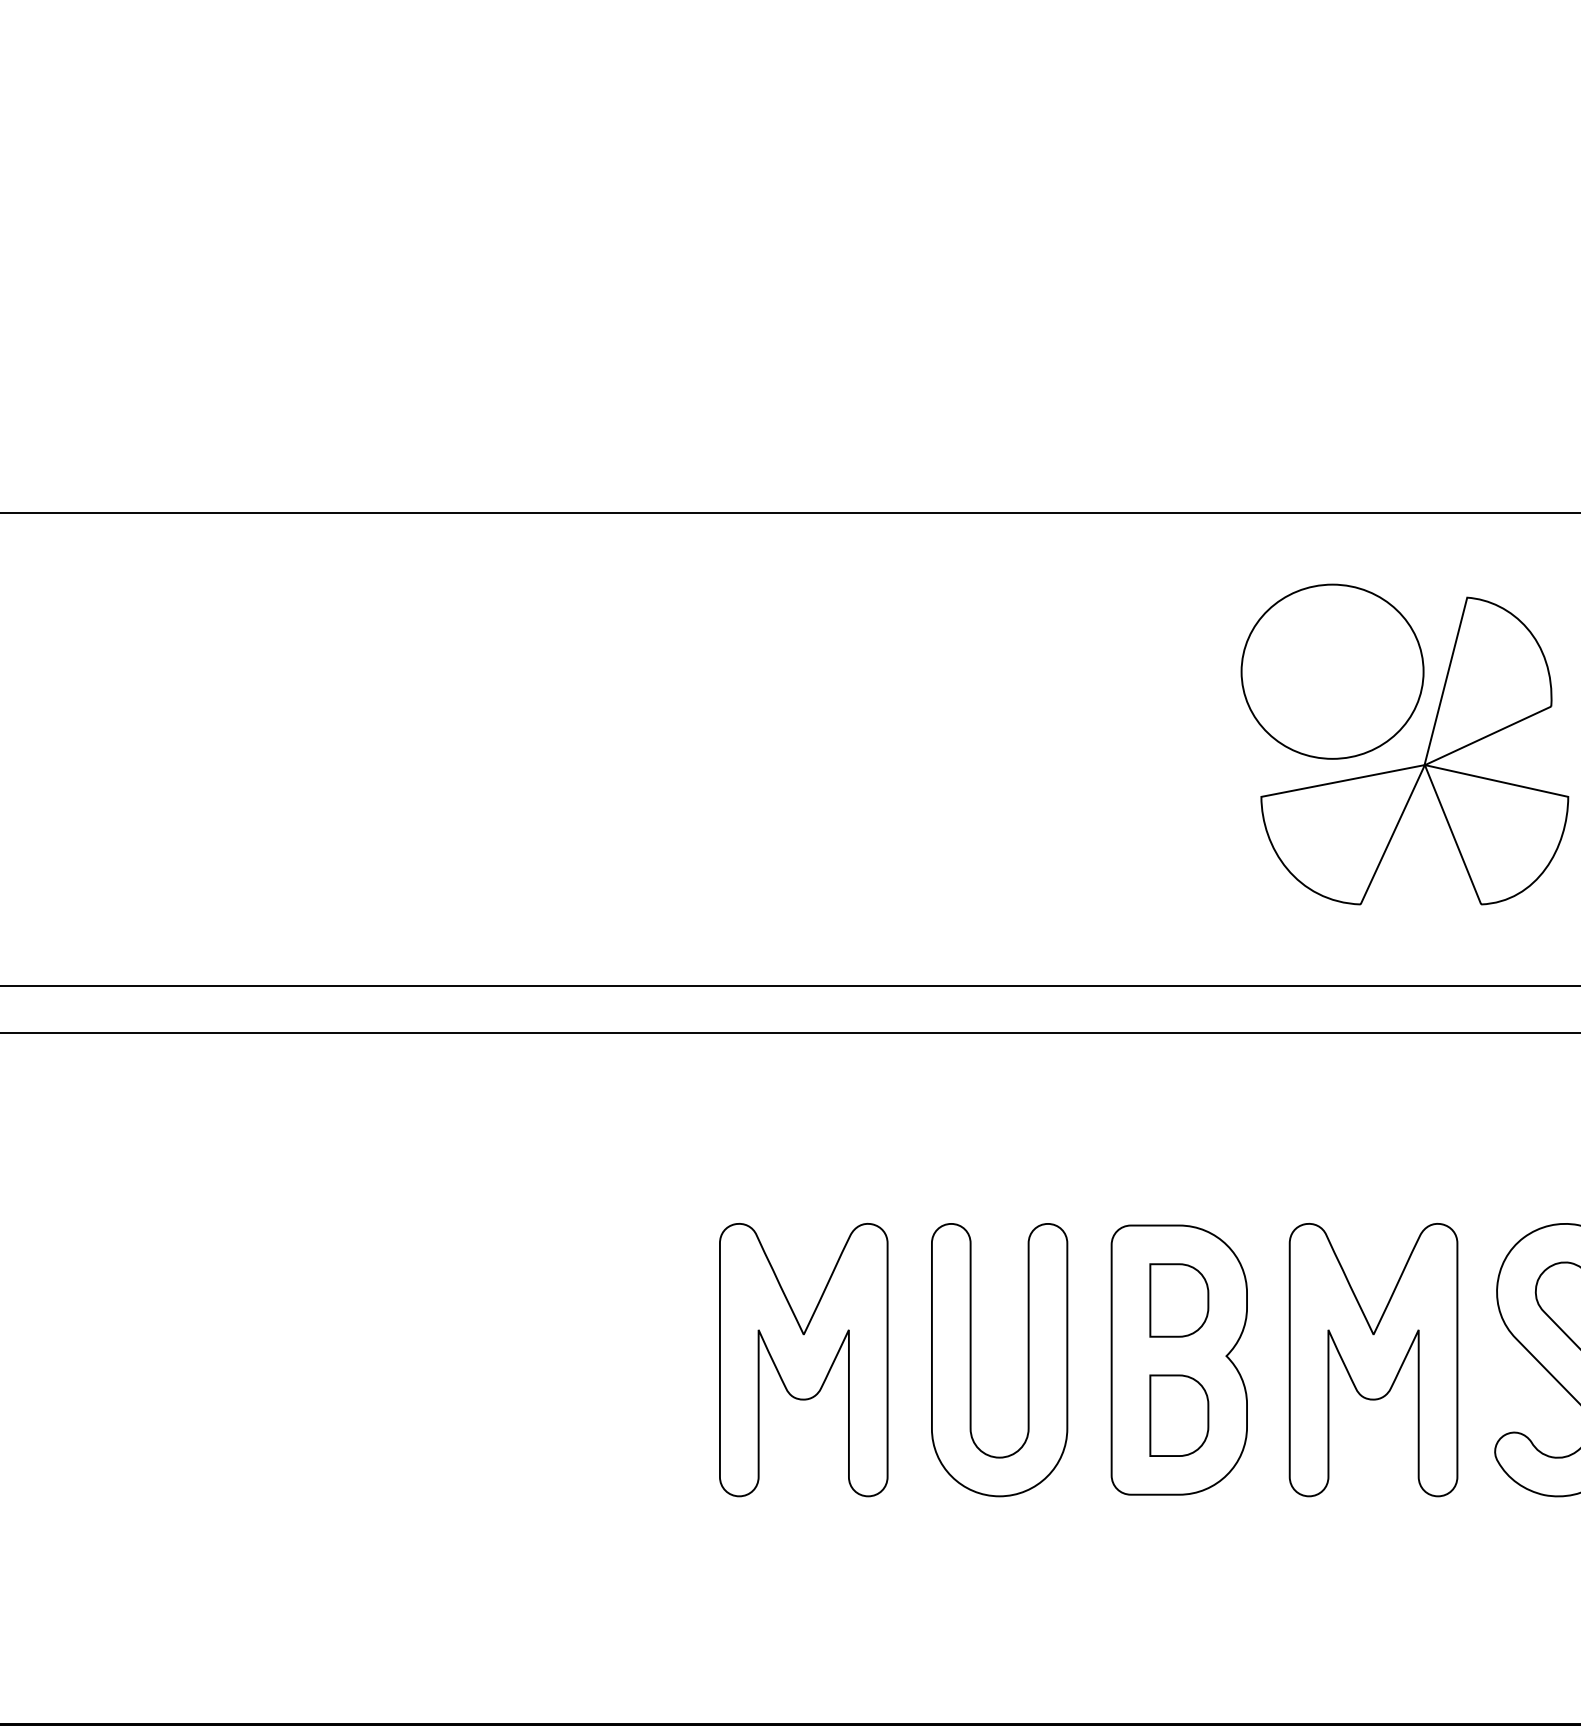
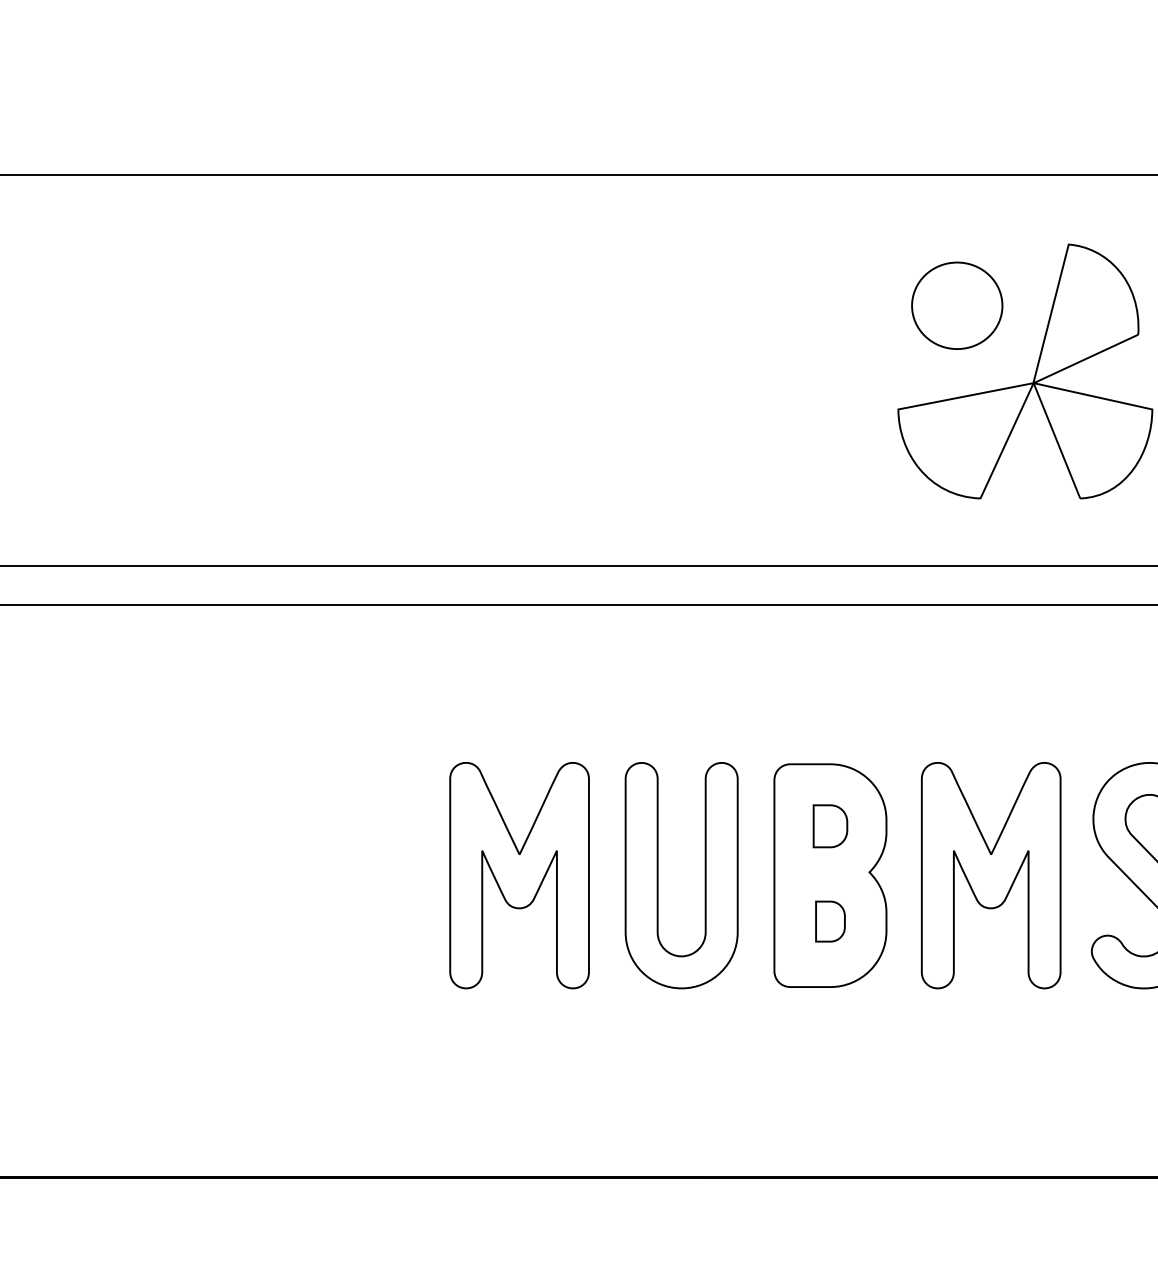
part: (1332, 671) -> (957, 305), size x0.6
part: (1179, 1300) -> (830, 826), size x0.7
part: (1179, 1415) -> (830, 921), size x0.6

